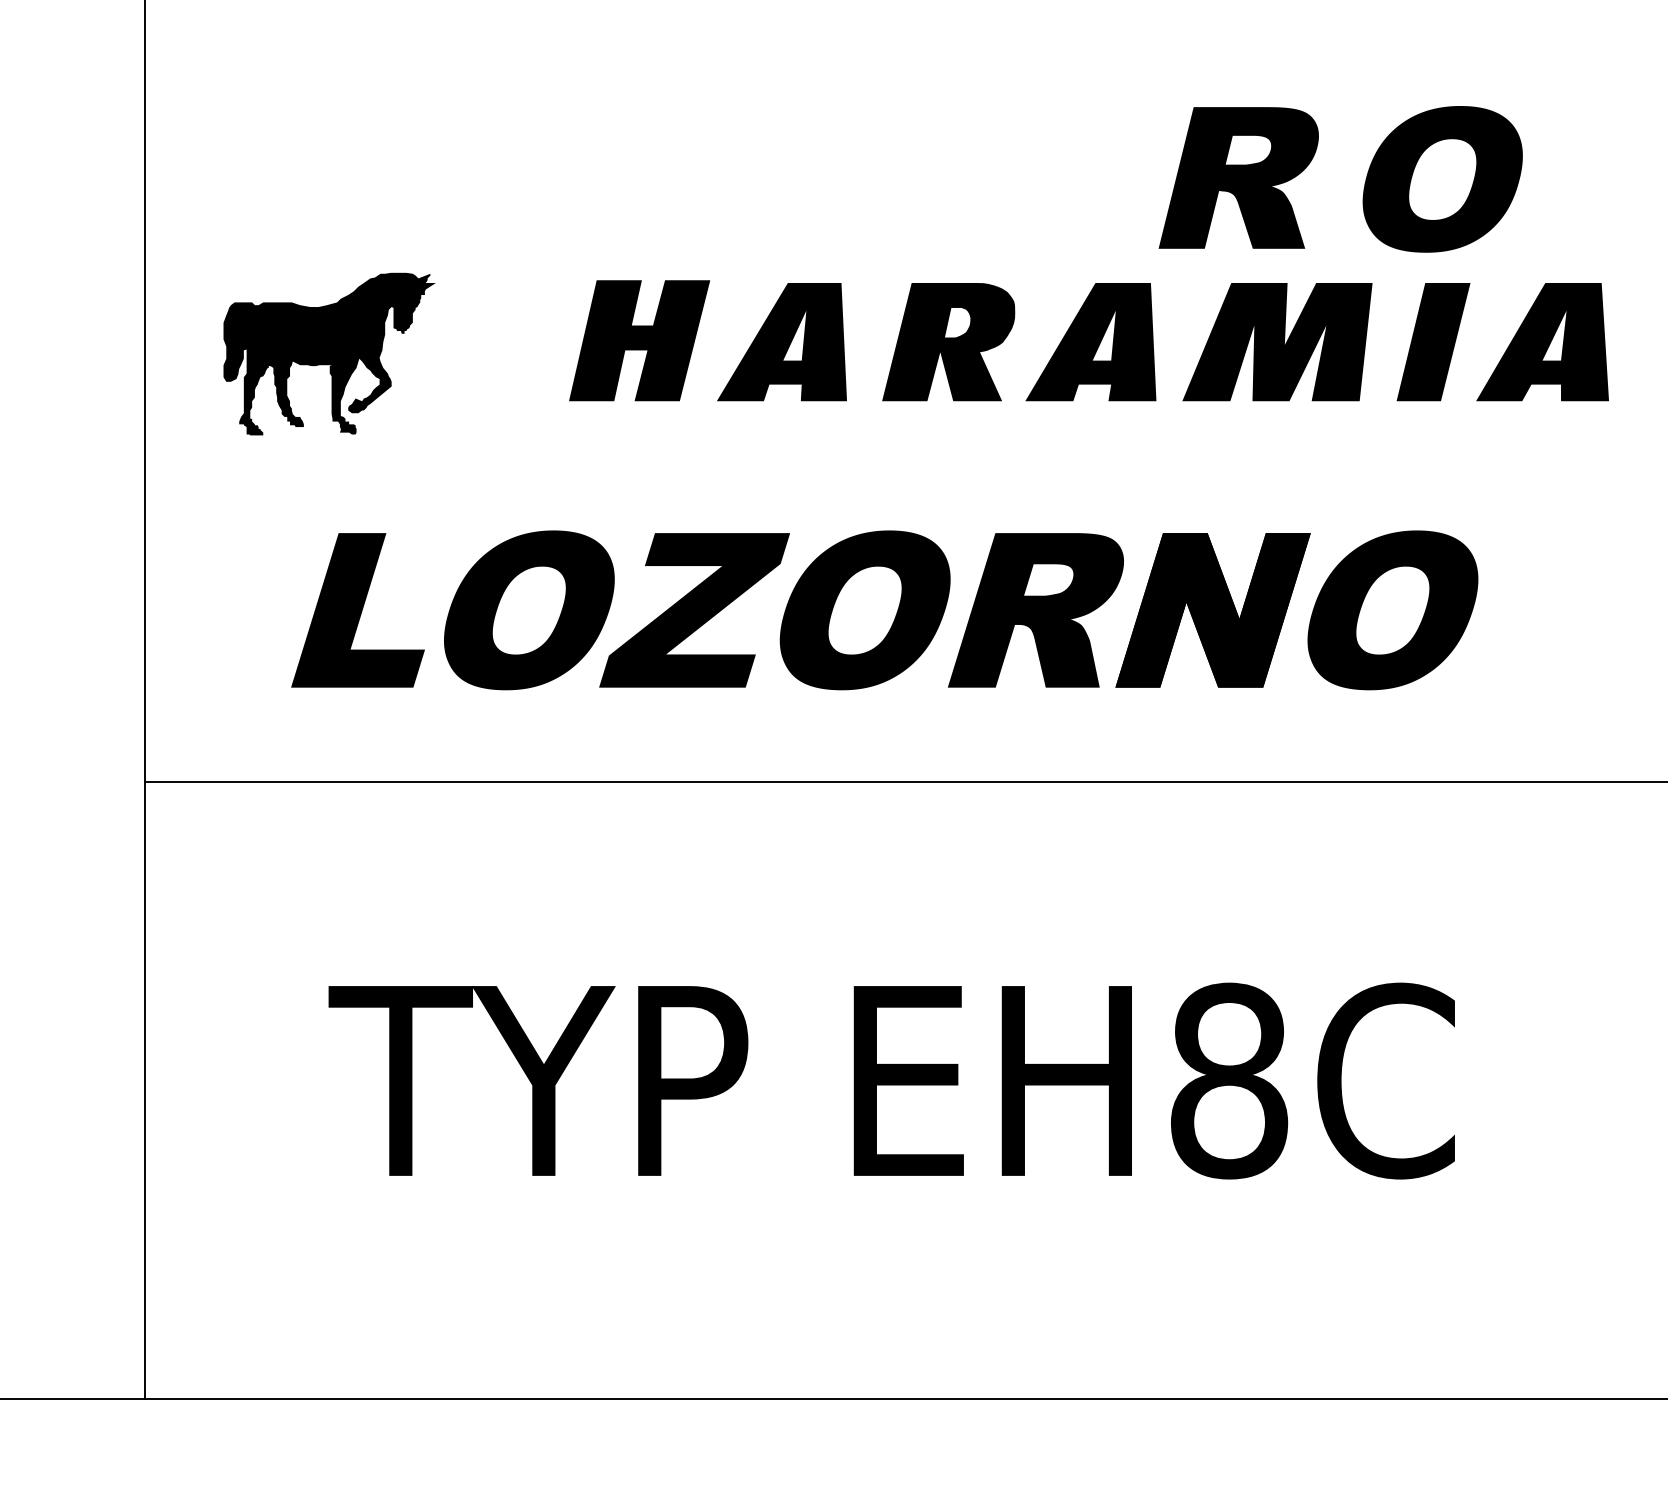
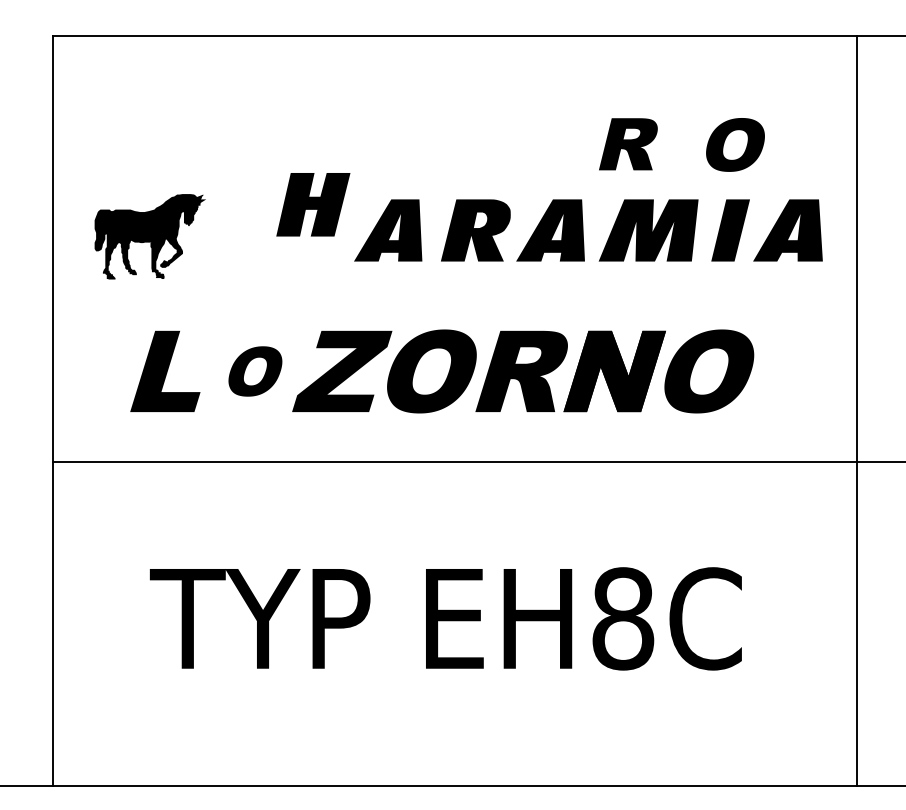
part: (1239, 178) -> (628, 144), size x0.7
part: (1442, 178) -> (735, 144), size x0.7
part: (639, 340) -> (313, 204), moved
part: (529, 610) -> (255, 371), size x0.6

